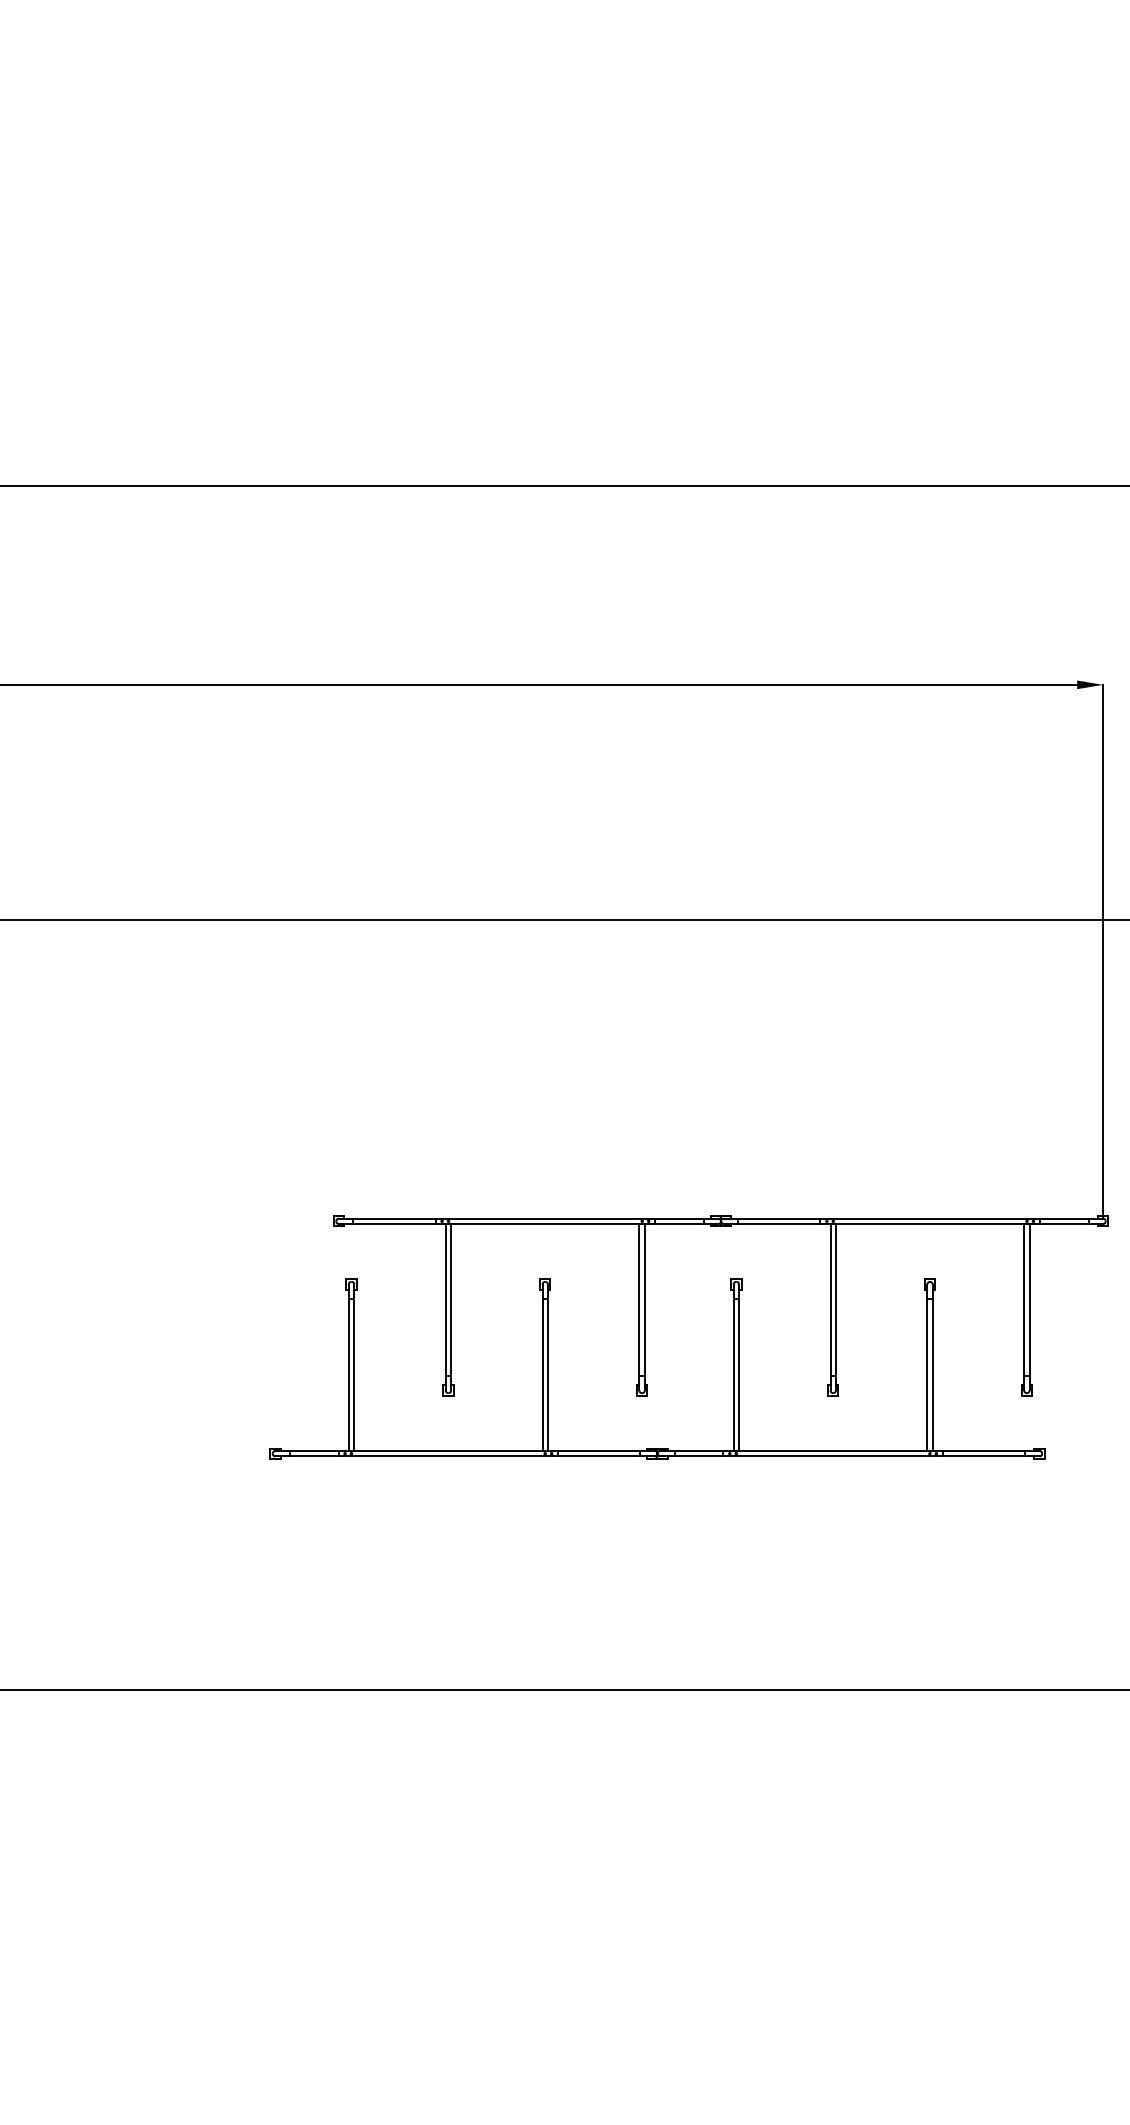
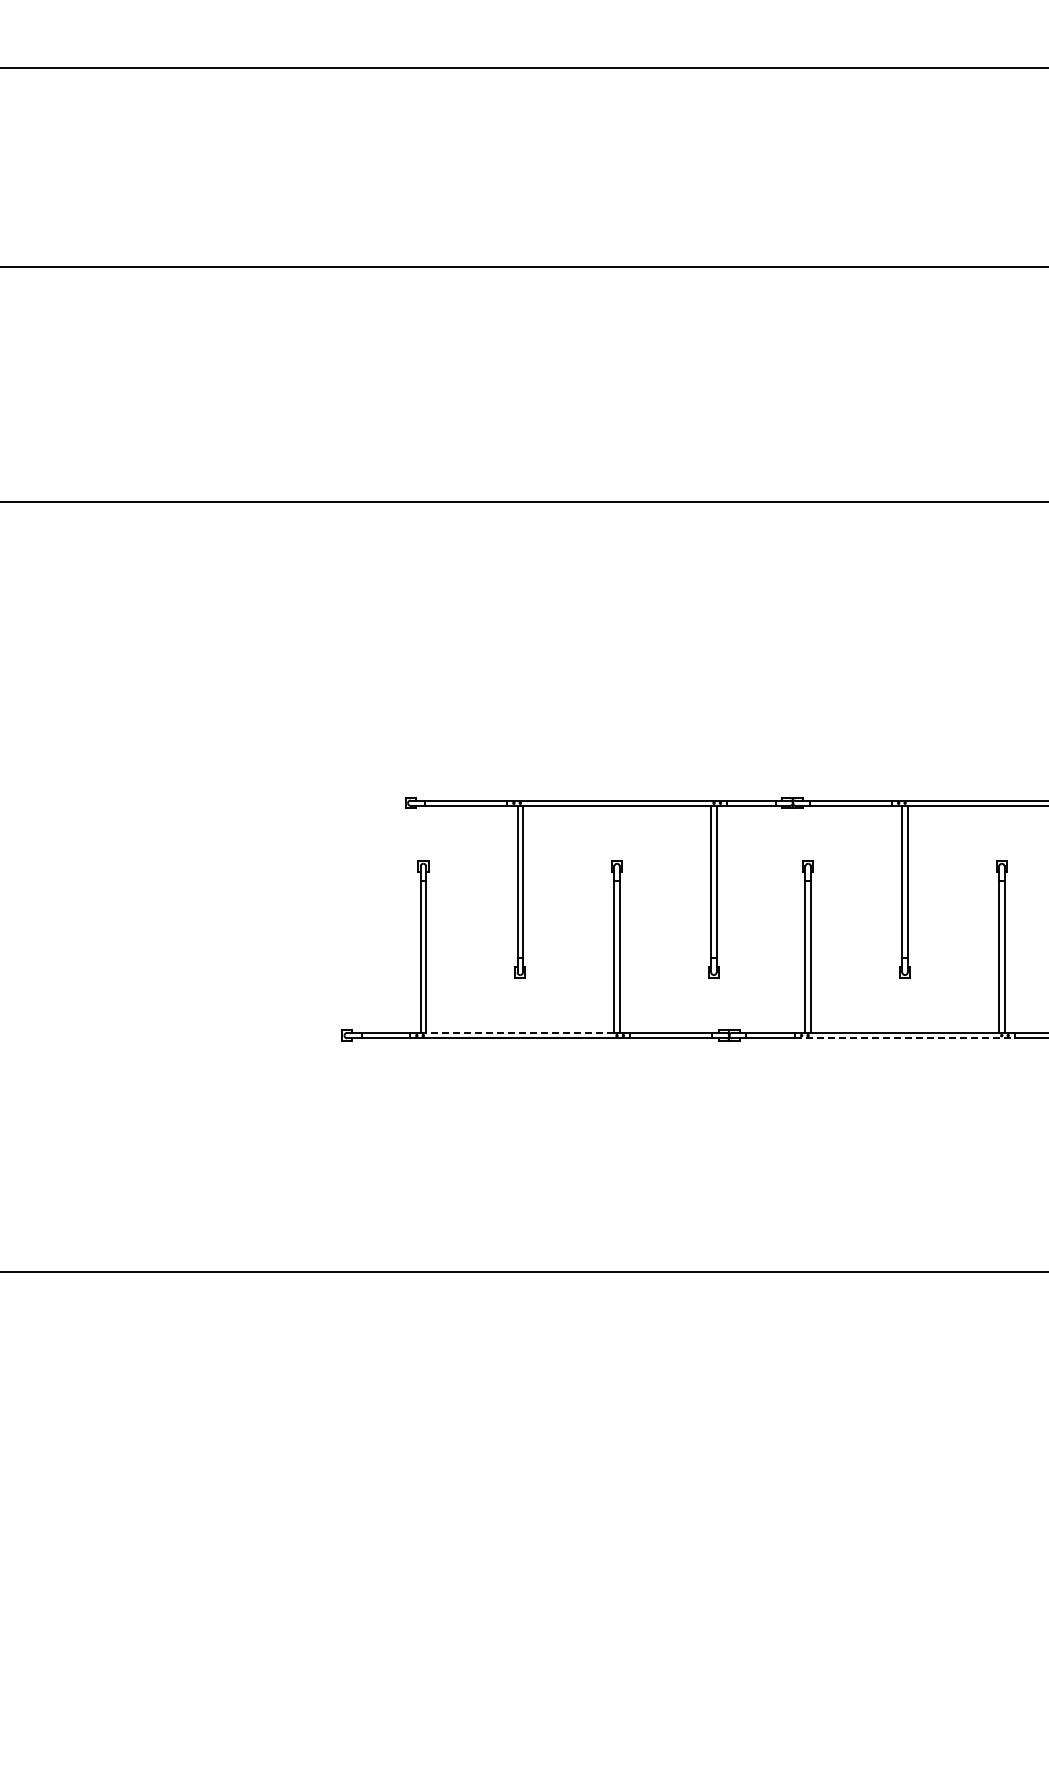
line: (447, 1451) -> (519, 1033), solid -> dashed
line: (833, 1456) -> (905, 1038), solid -> dashed

